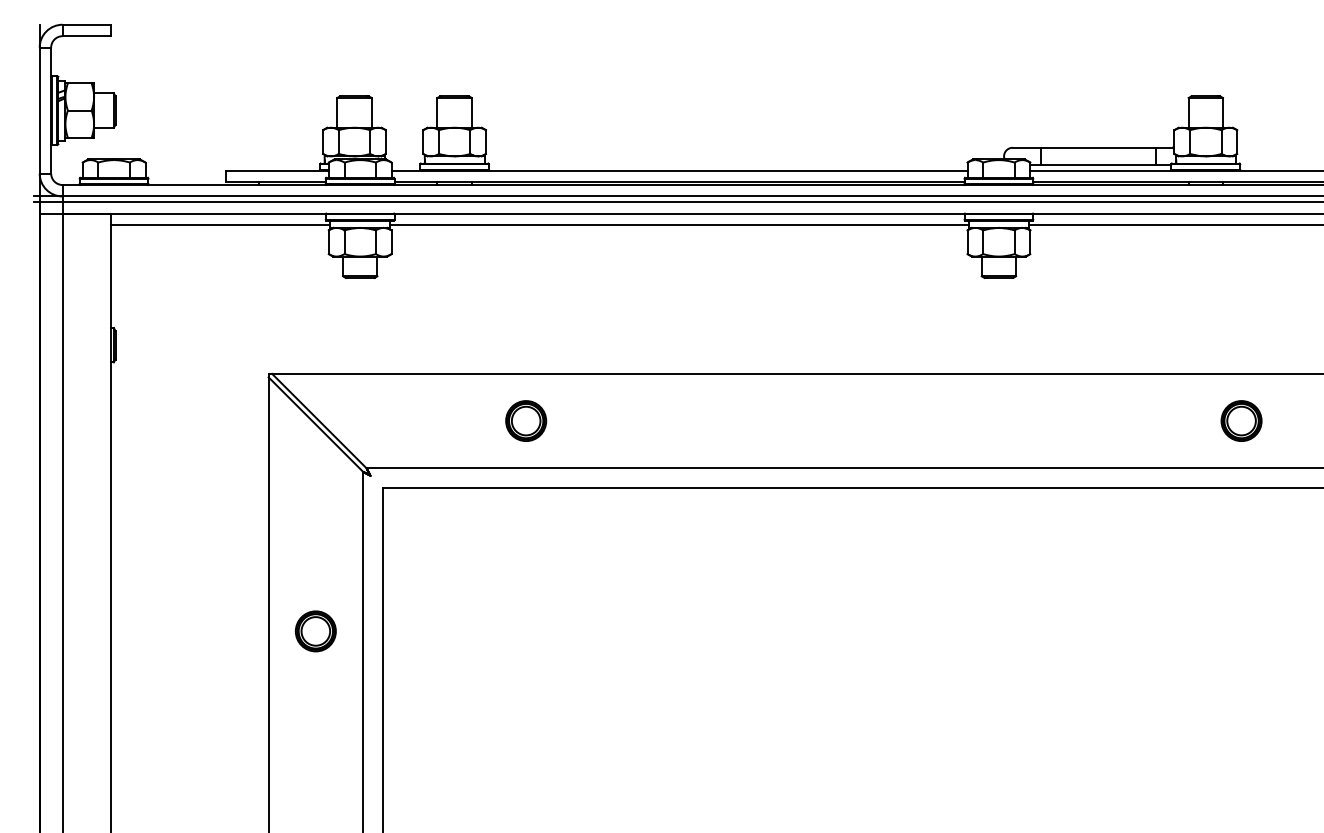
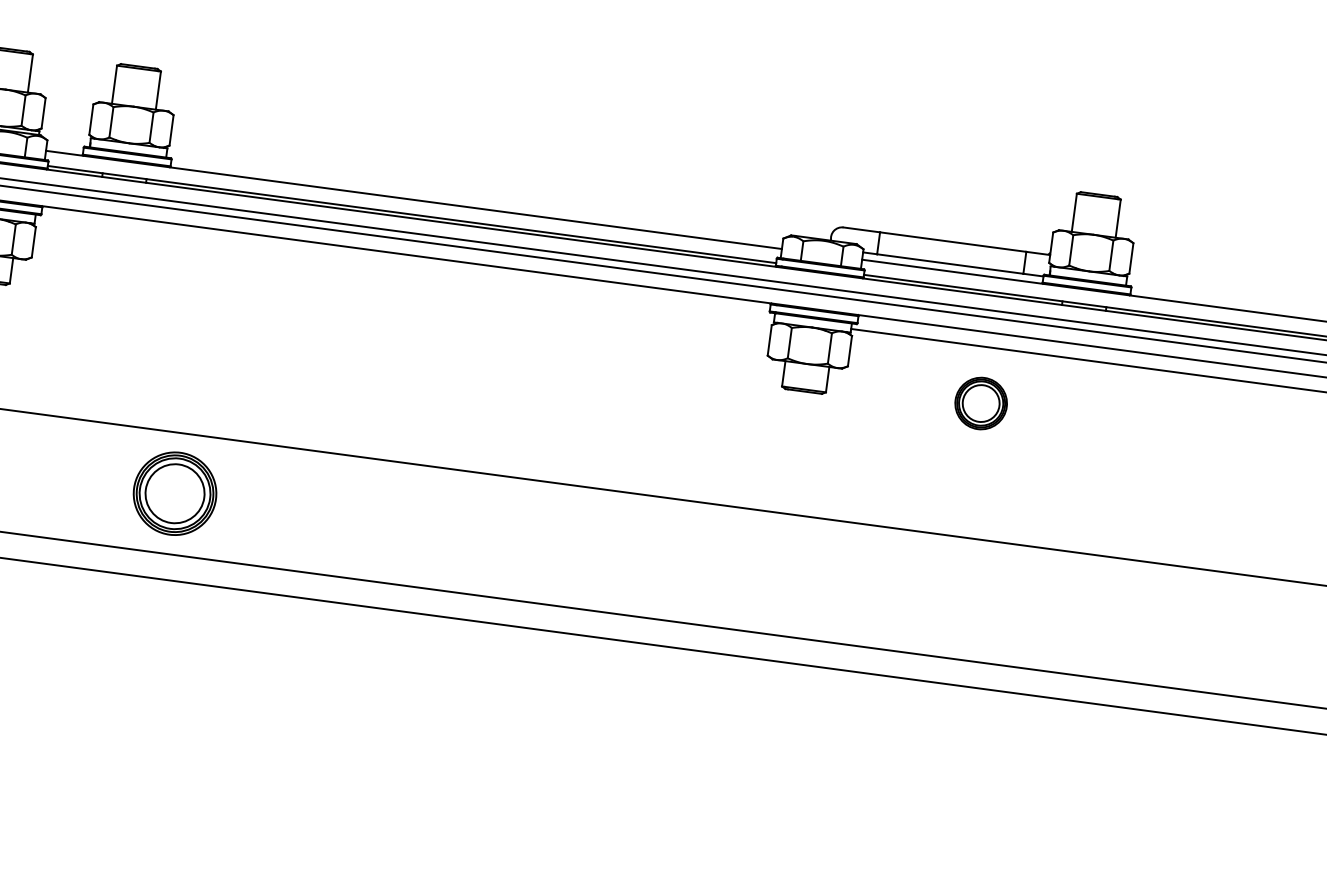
line: (679, 225) -> (404, 269), removed
part: (526, 420) -> (175, 493), size x1.6
part: (1241, 420) -> (981, 402), moved

